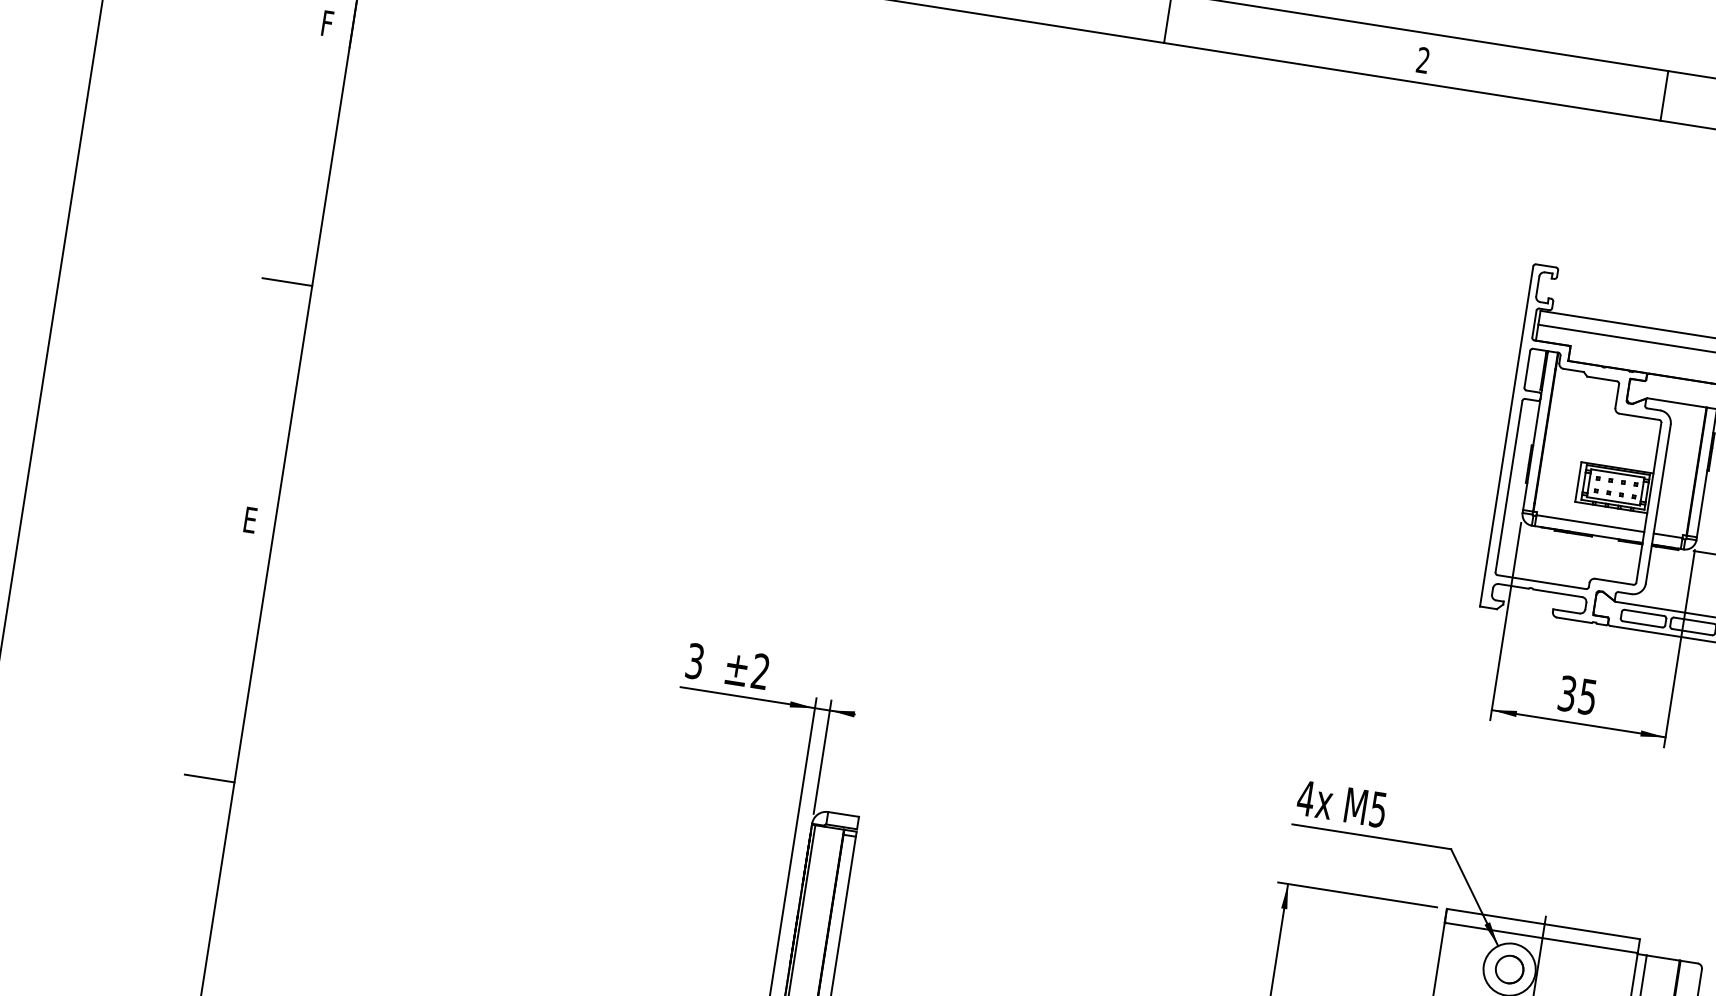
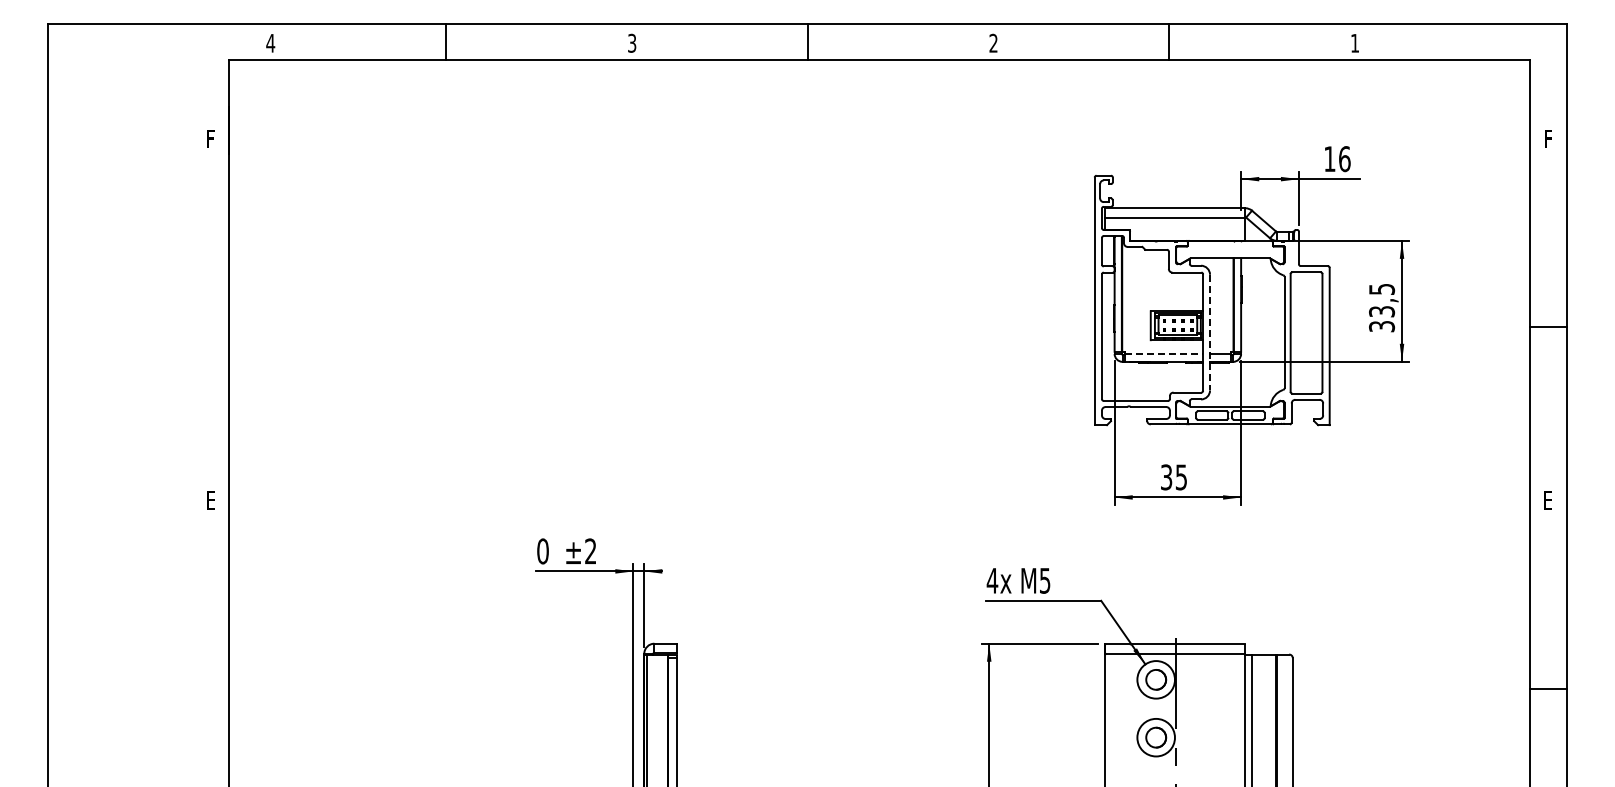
line: (287, 282) -> (211, 327), removed
line: (1658, 504) -> (1210, 332), solid -> dashed
line: (1591, 523) -> (1164, 353), solid -> dashed
text: (694, 661) -> (542, 551), 3 -> 0
line: (210, 778) -> (211, 688), removed

